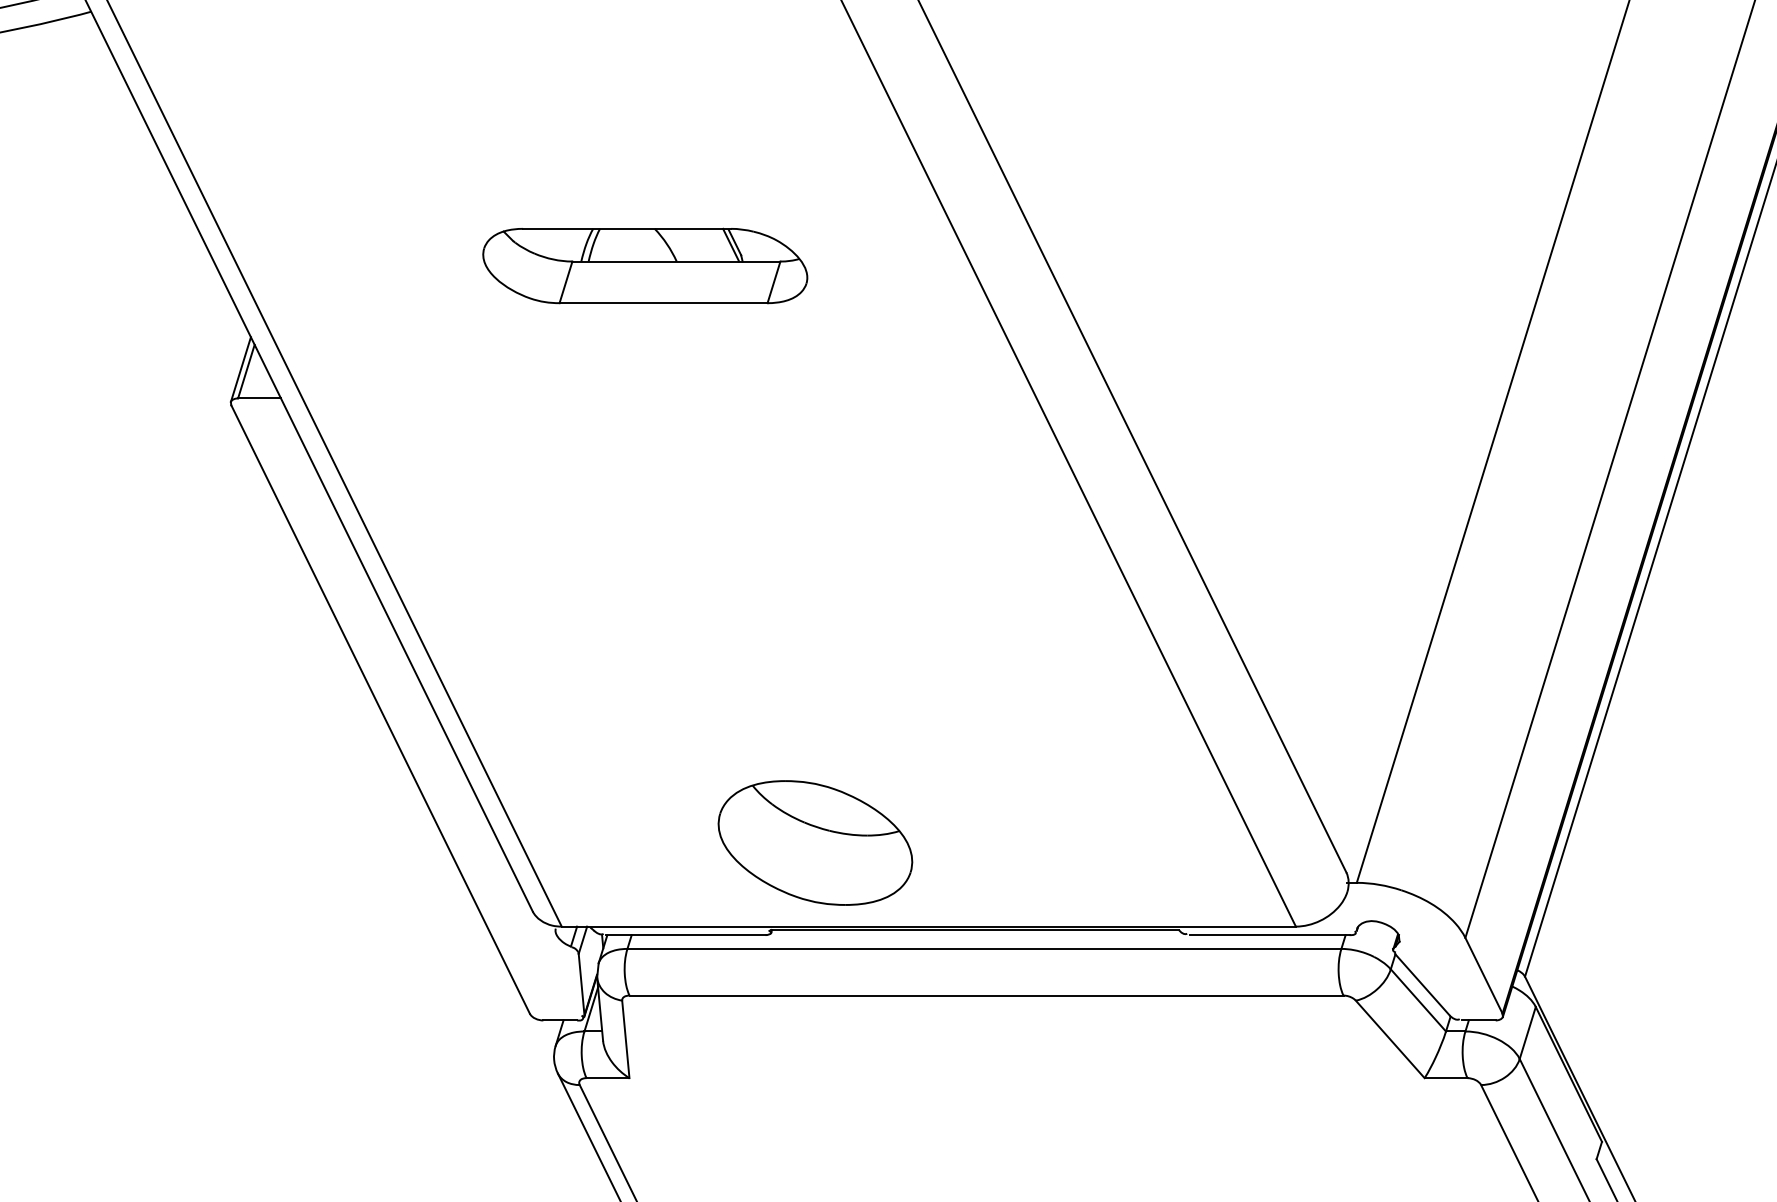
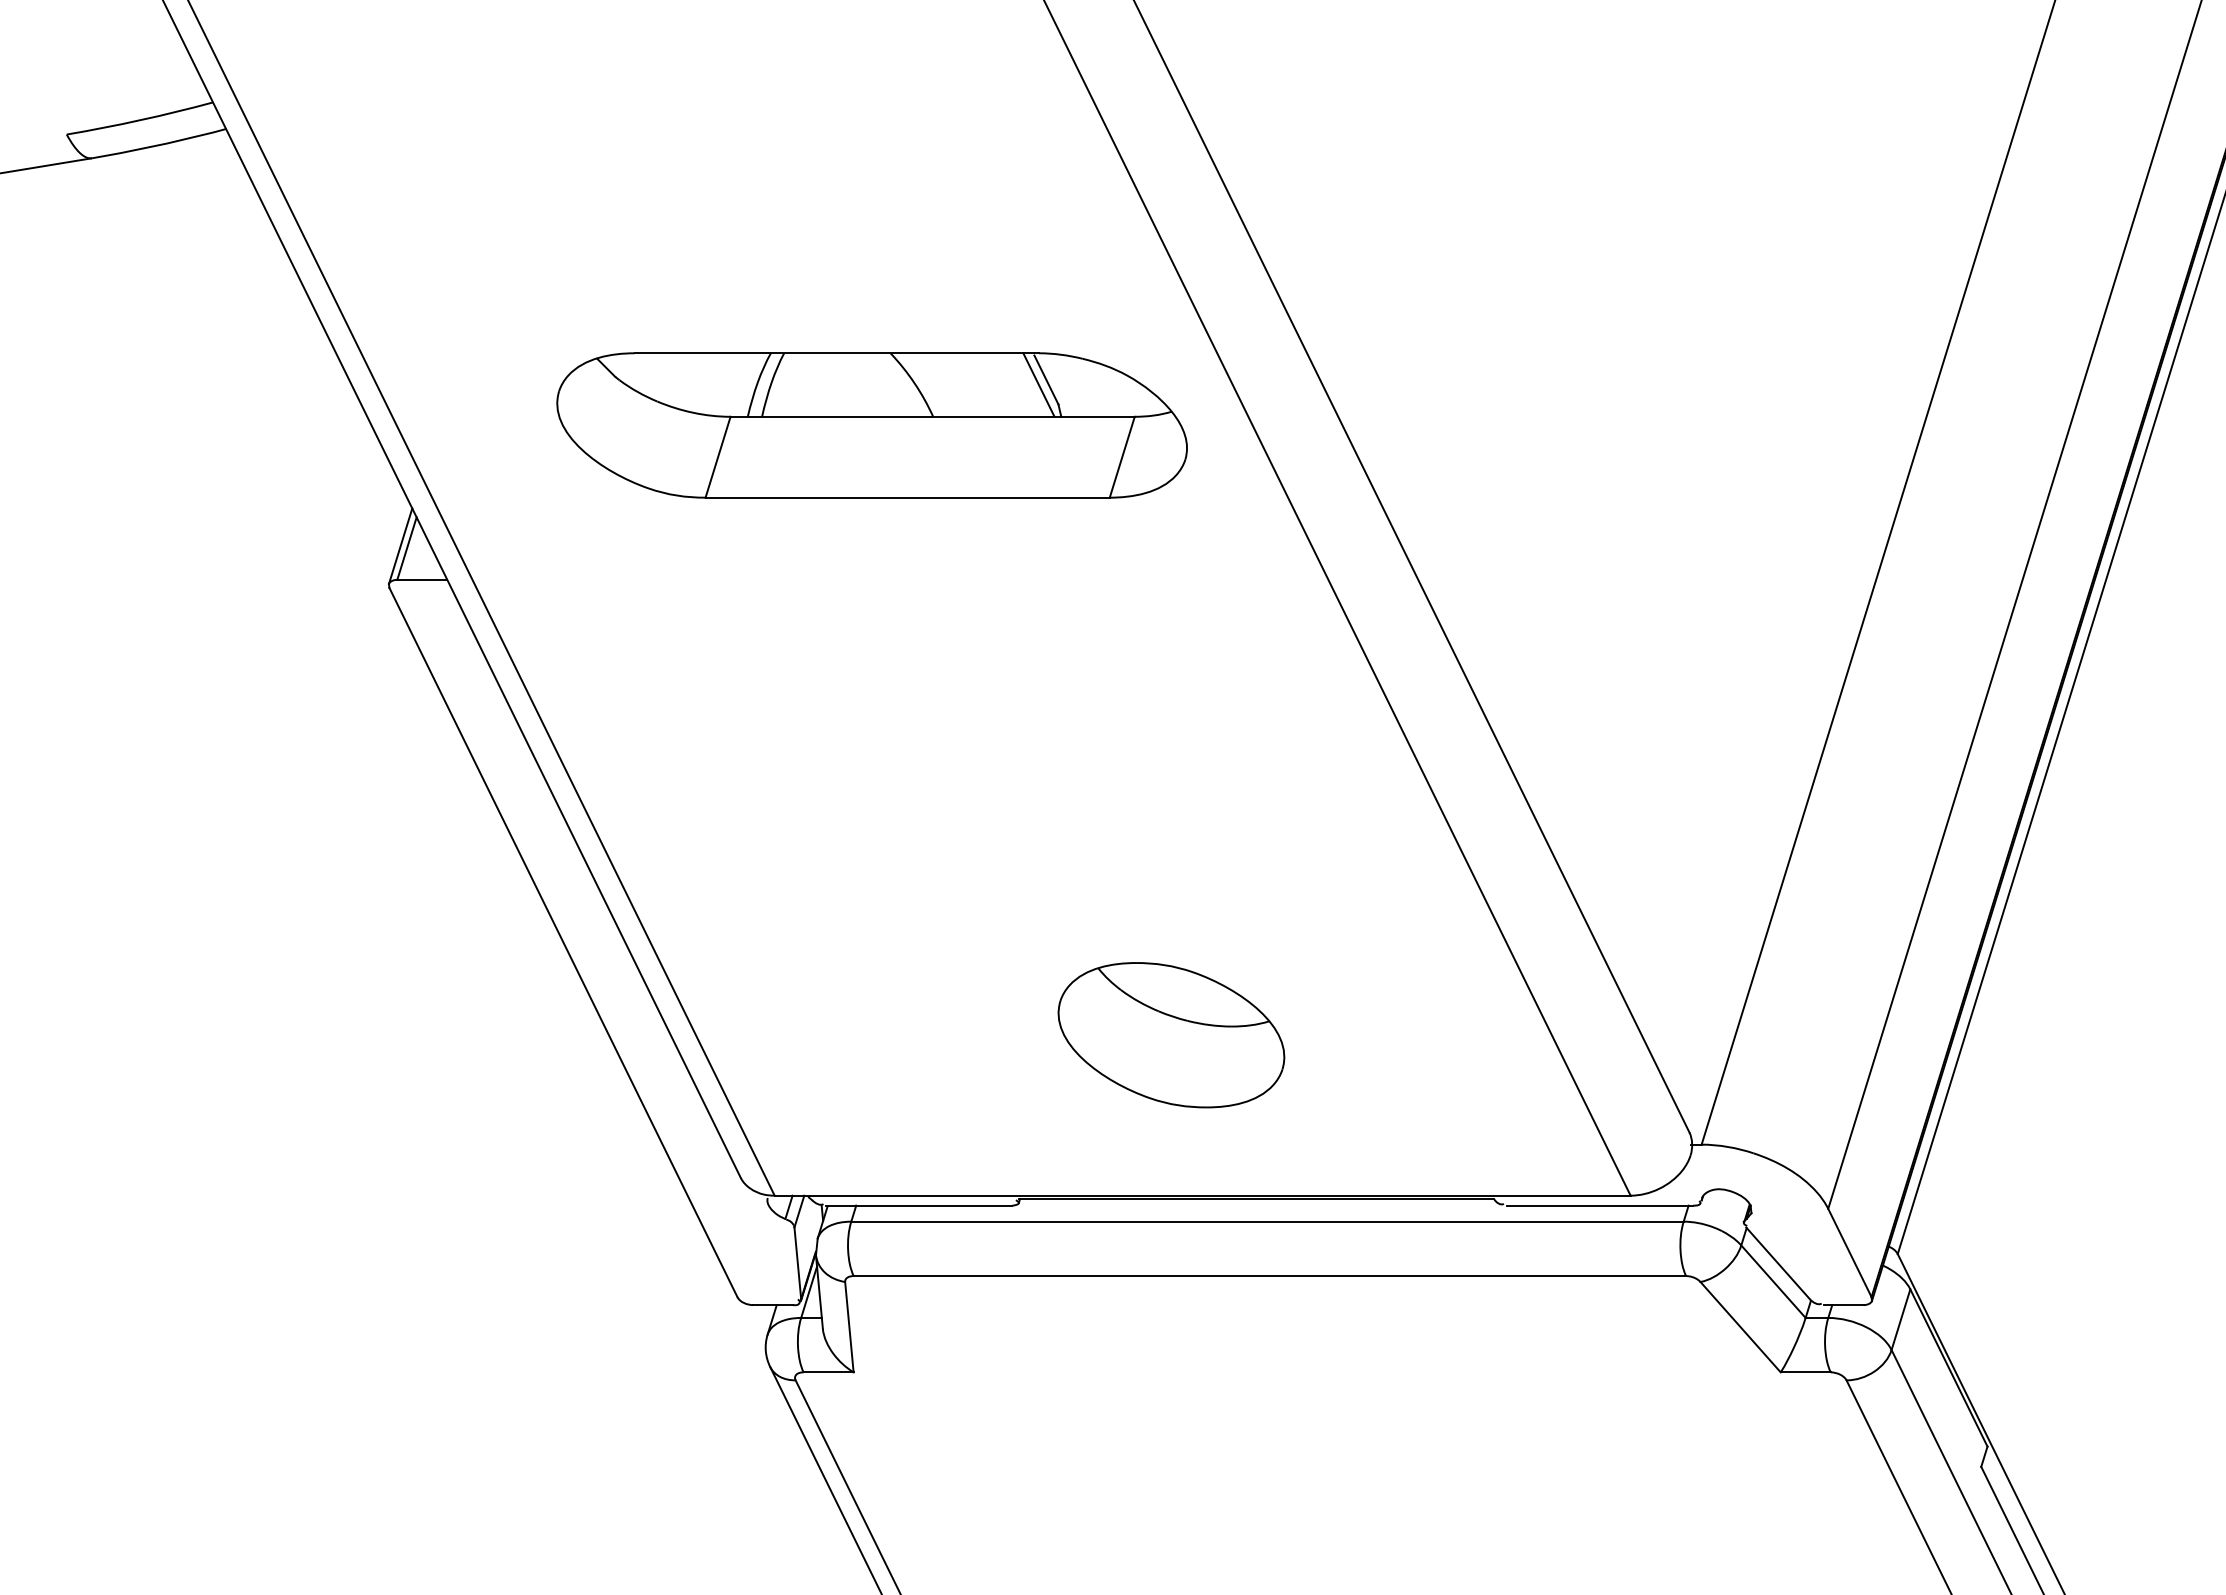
part: (644, 266) -> (871, 425), size x1.67
part: (815, 843) -> (1171, 1035), moved

